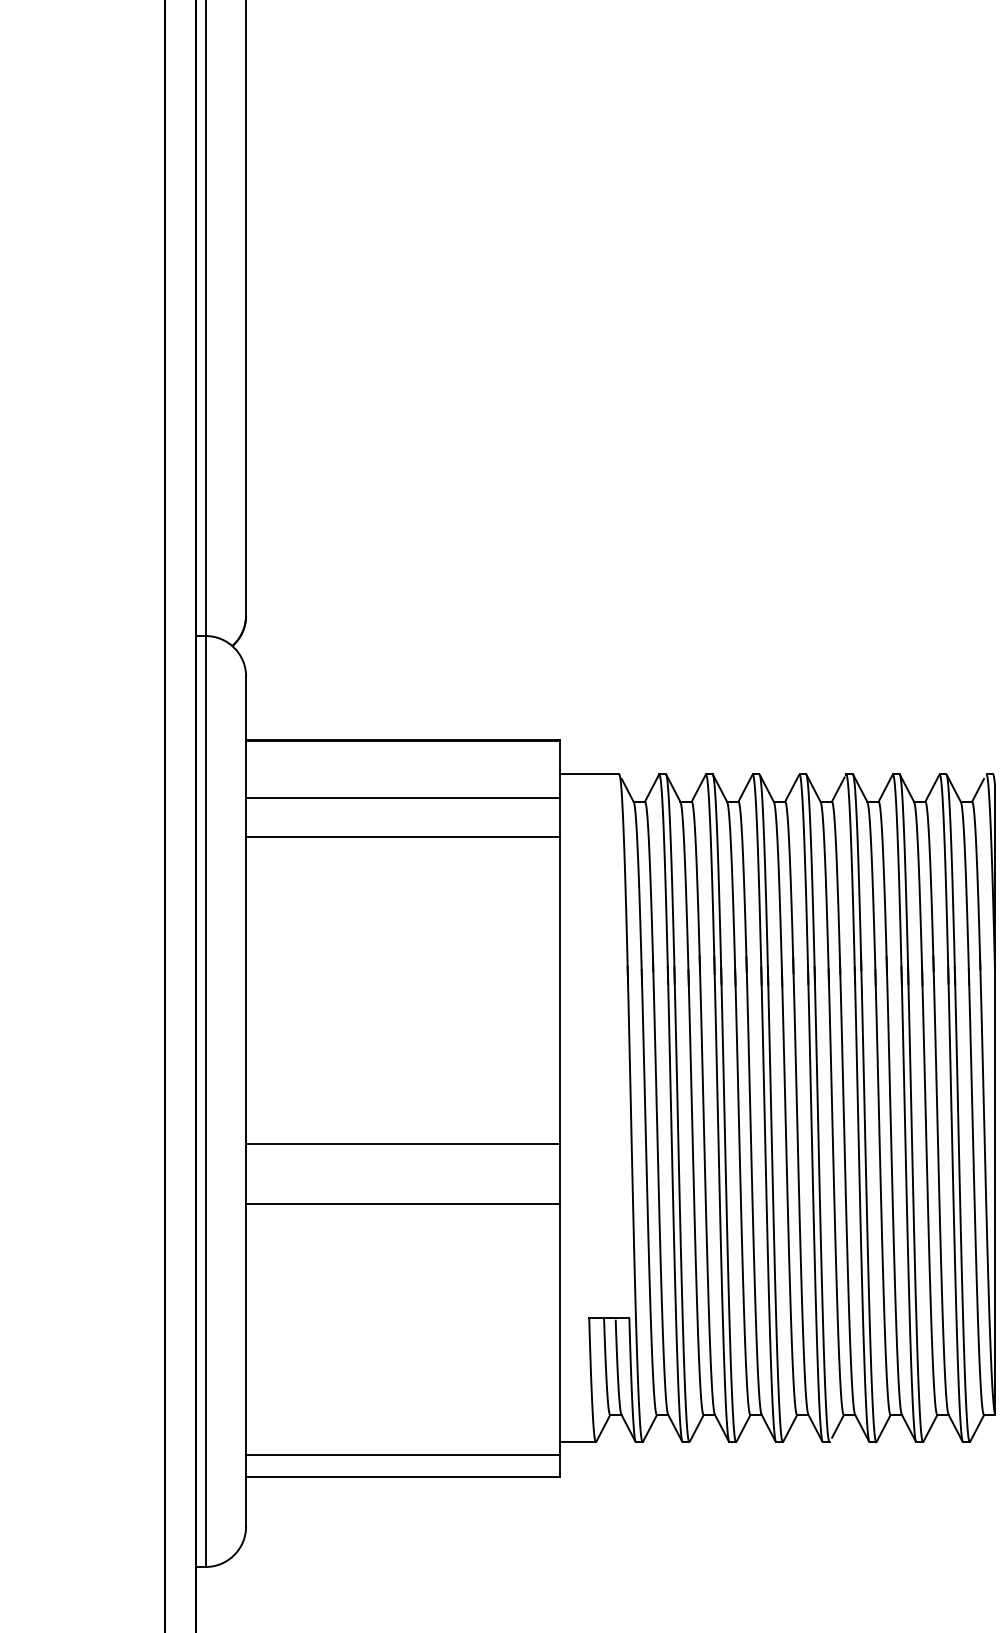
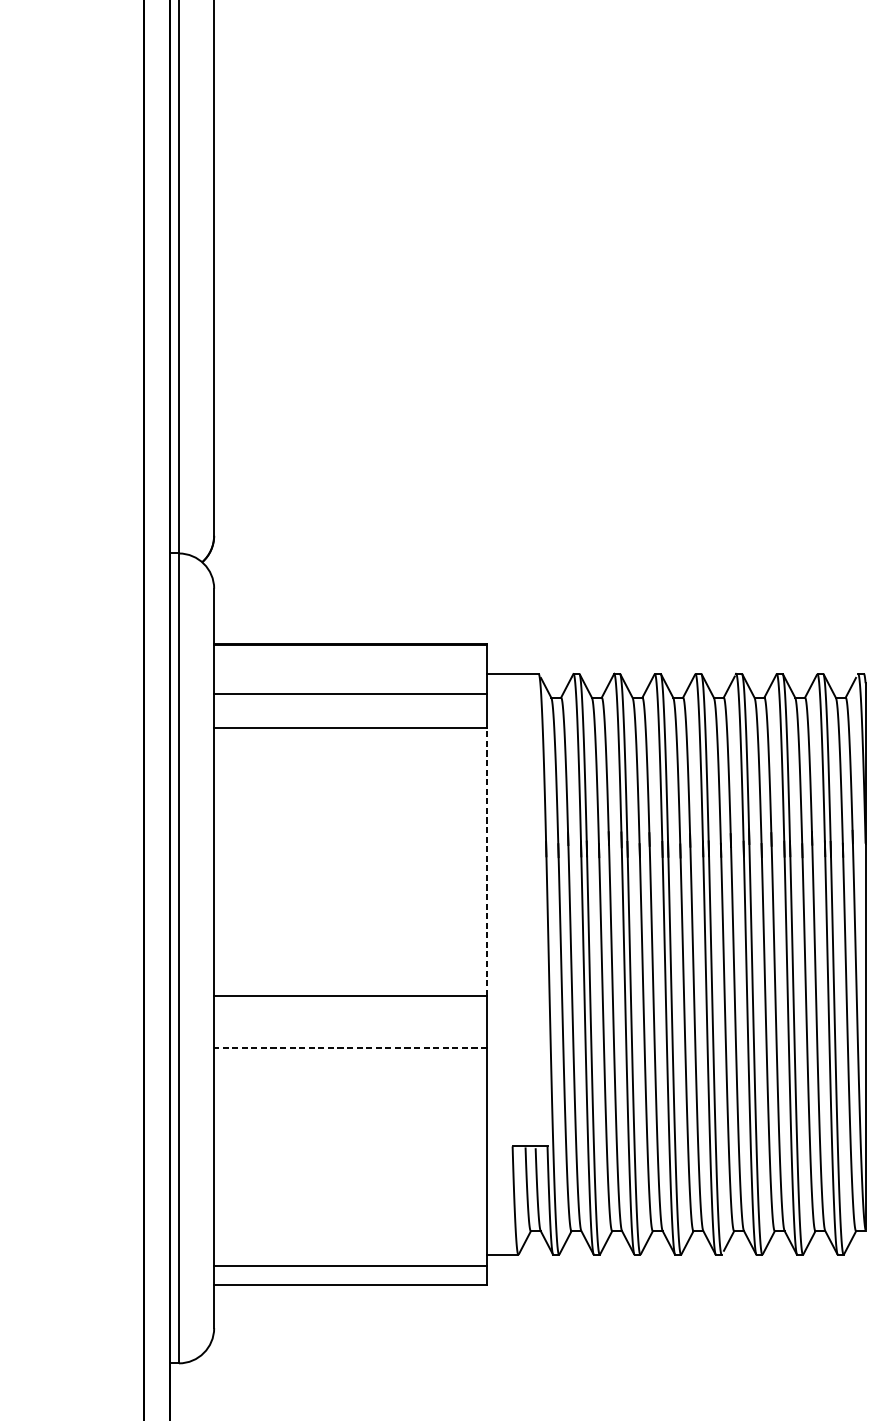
line: (559, 990) -> (486, 861), solid -> dashed
line: (402, 1204) -> (350, 1048), solid -> dashed

